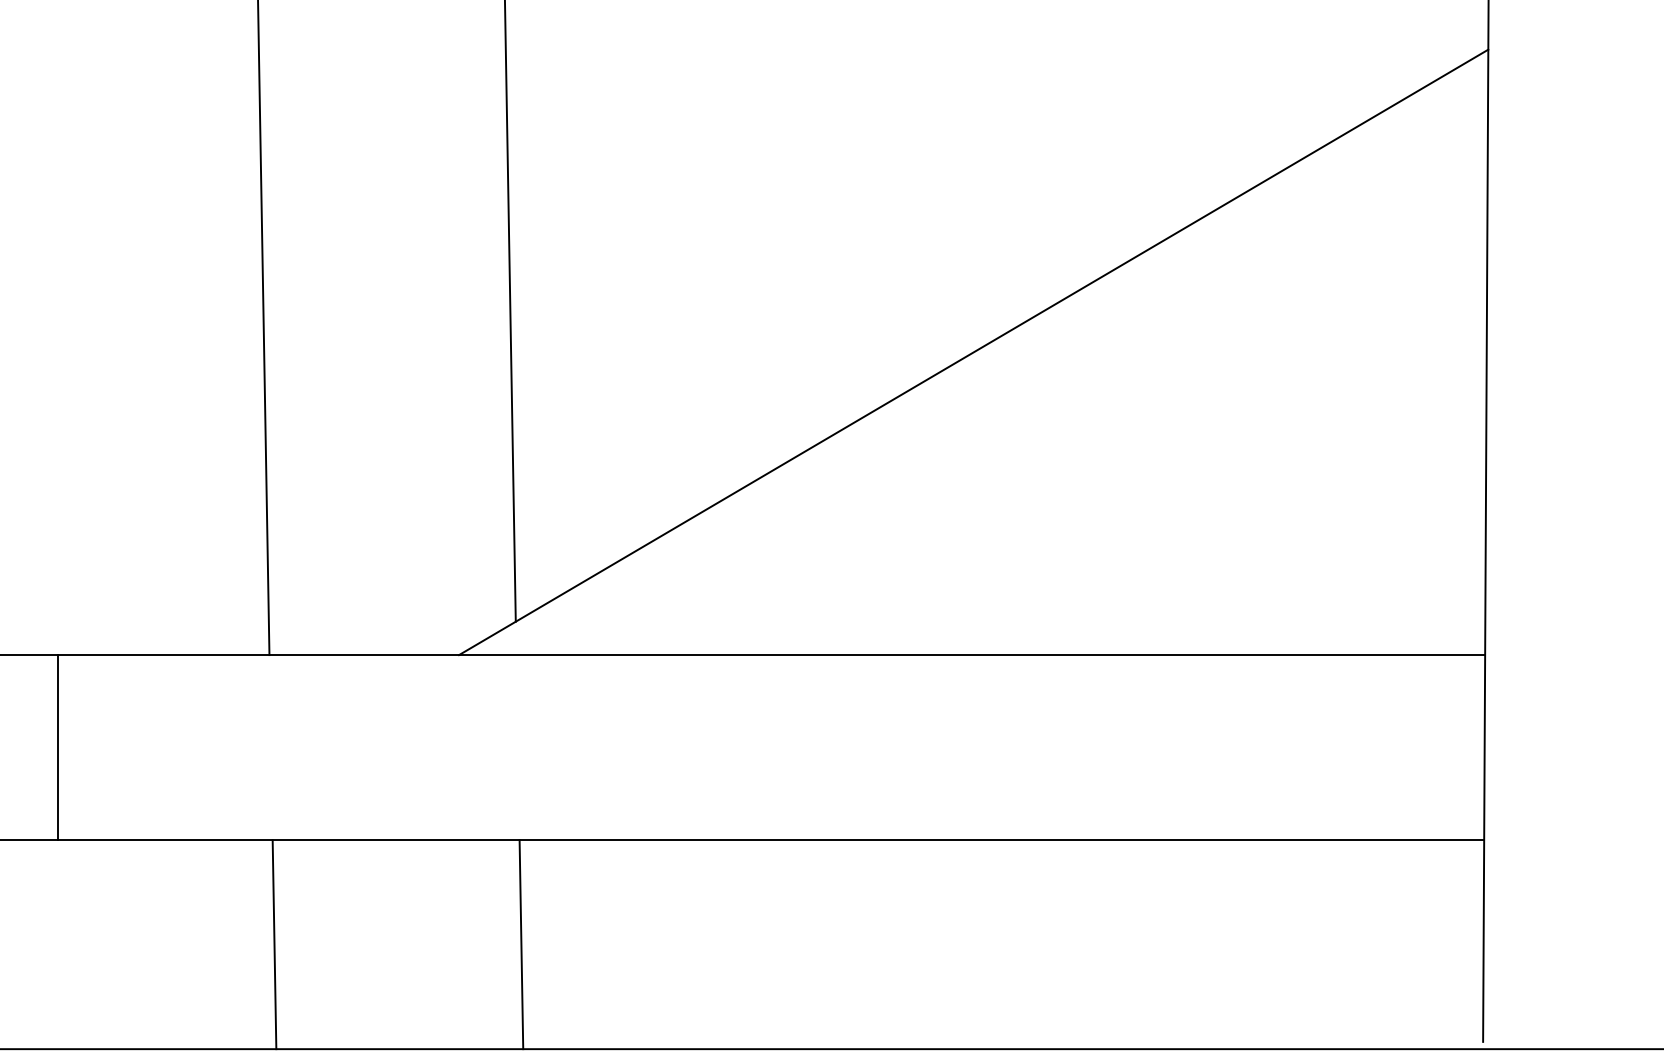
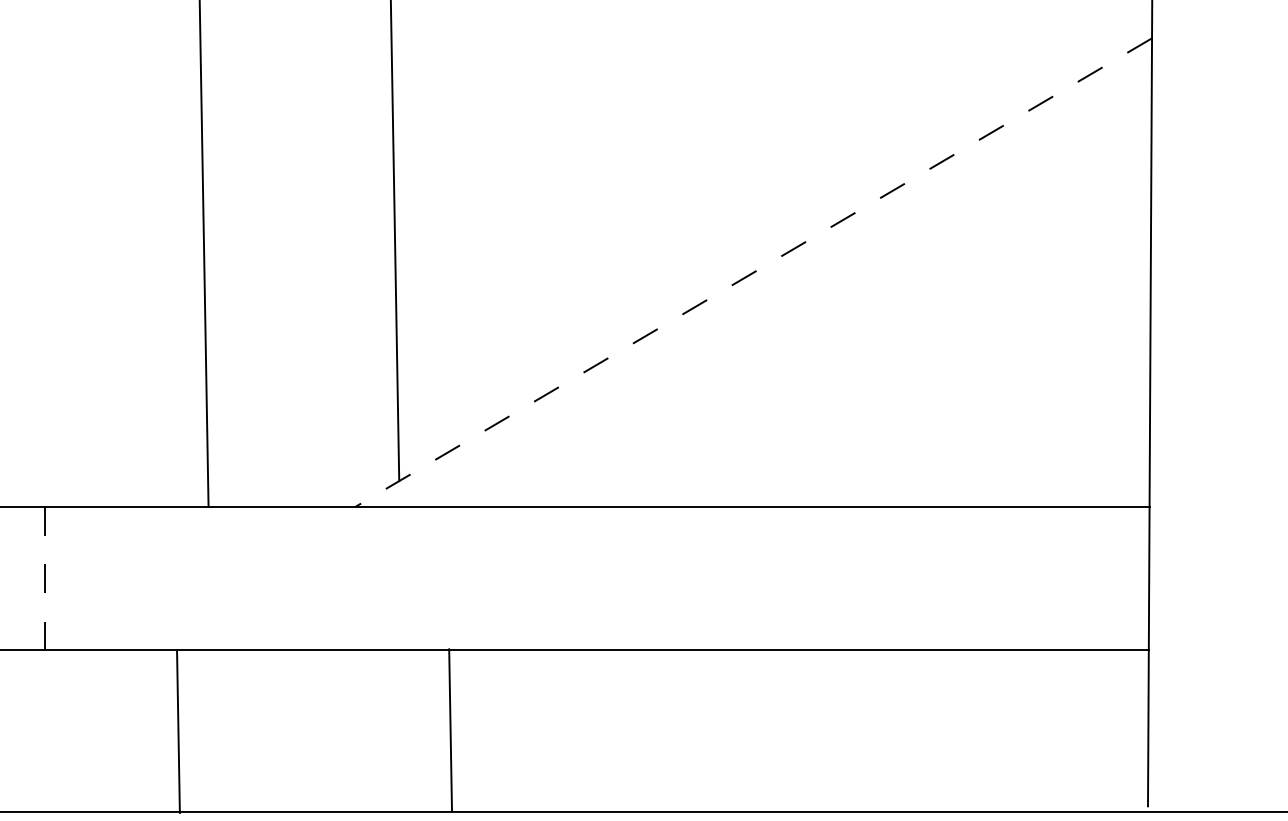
line: (973, 352) -> (753, 272), solid -> dashed
line: (57, 747) -> (44, 578), solid -> dashed
line: (274, 943) -> (178, 731), moved
line: (521, 943) -> (450, 729), moved

